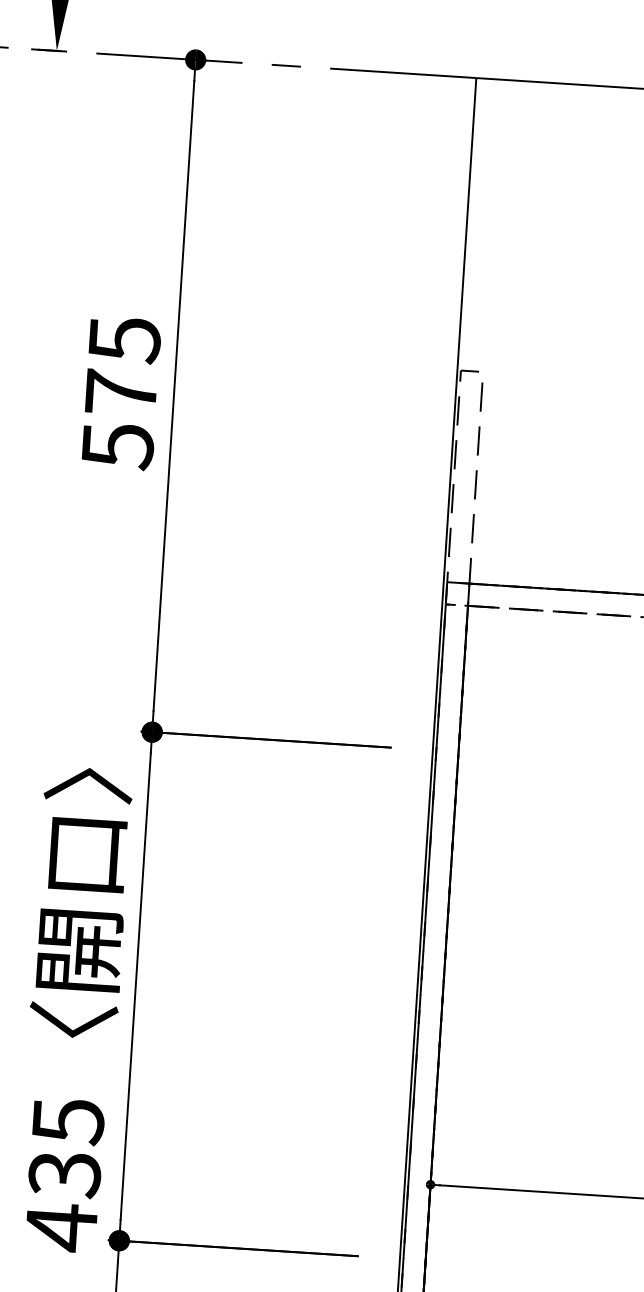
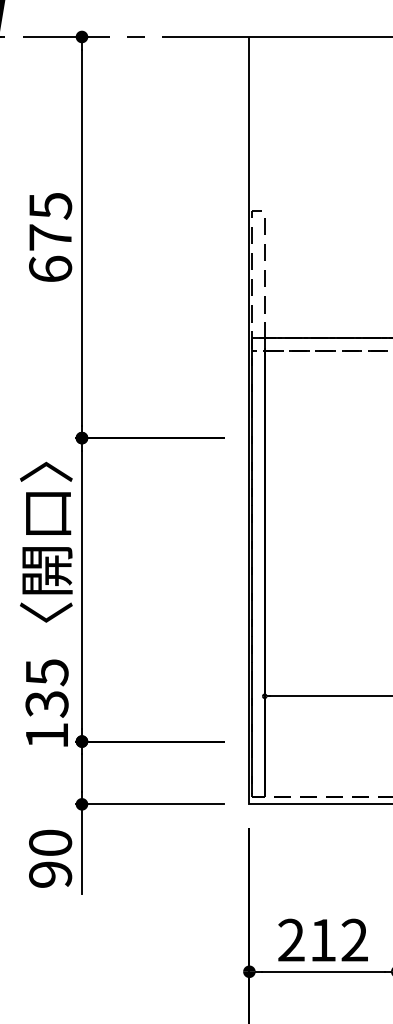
text: (117, 446) -> (50, 269), 575 -> 675
text: (60, 1226) -> (46, 735), 435 -> 135

